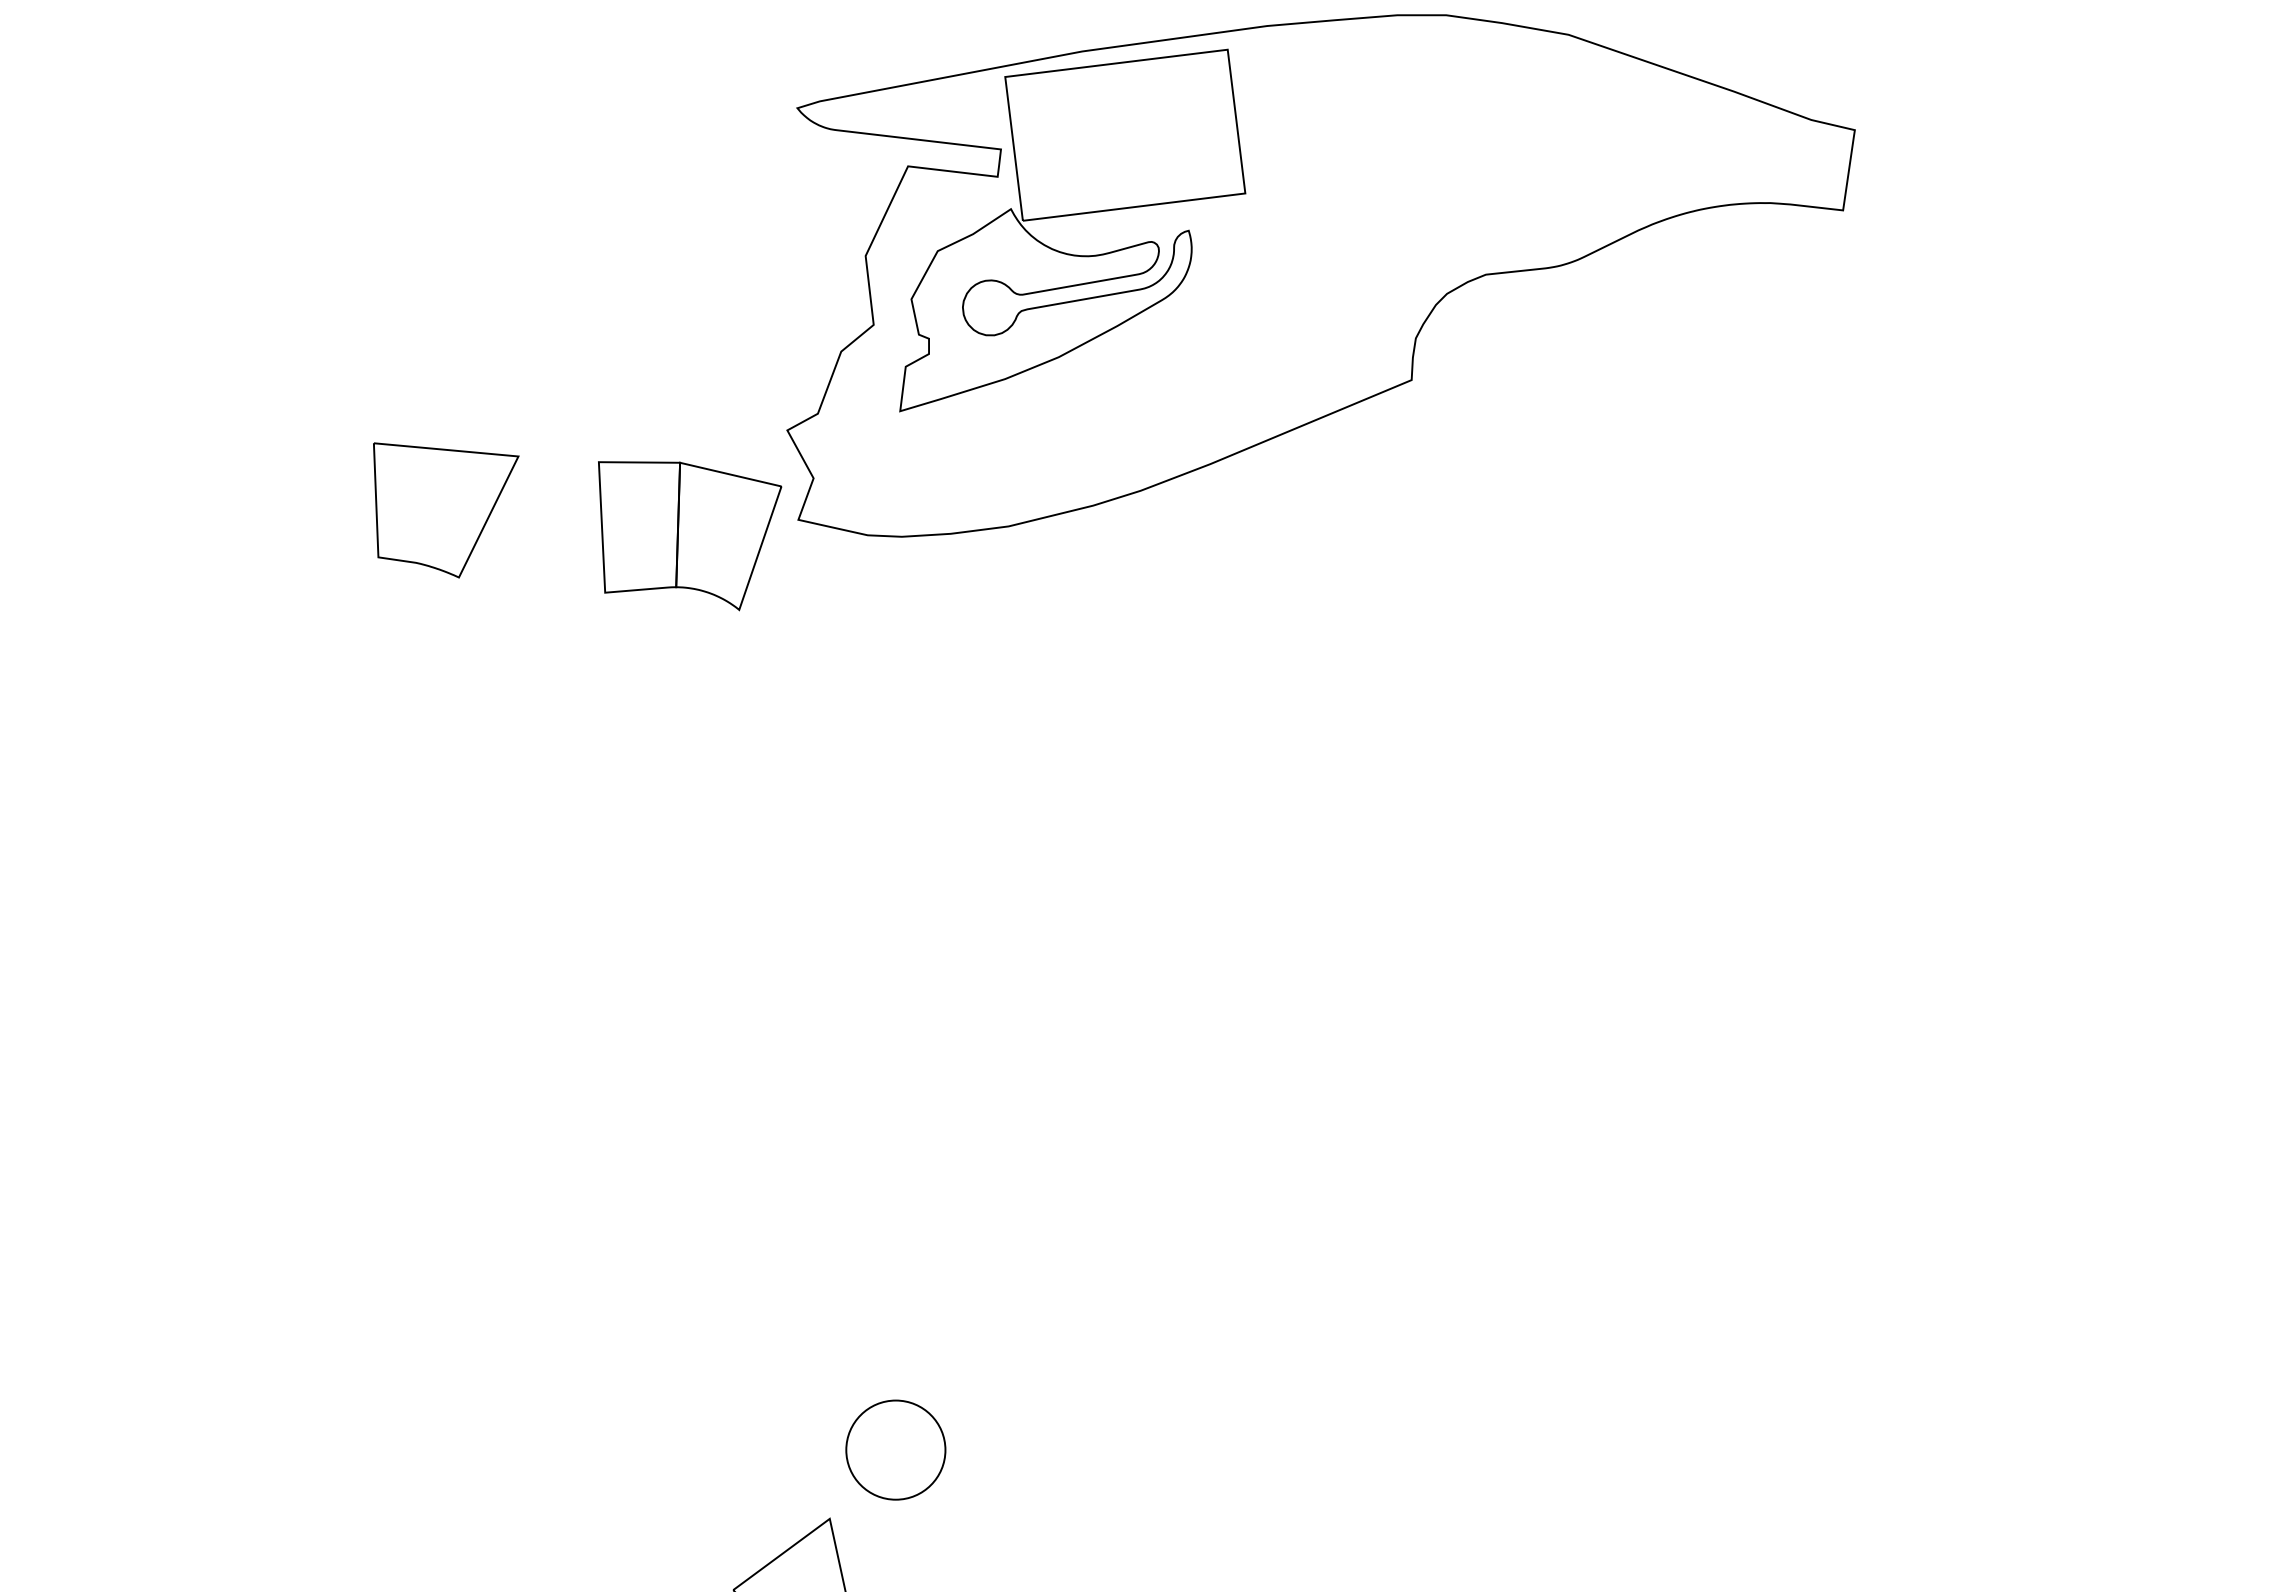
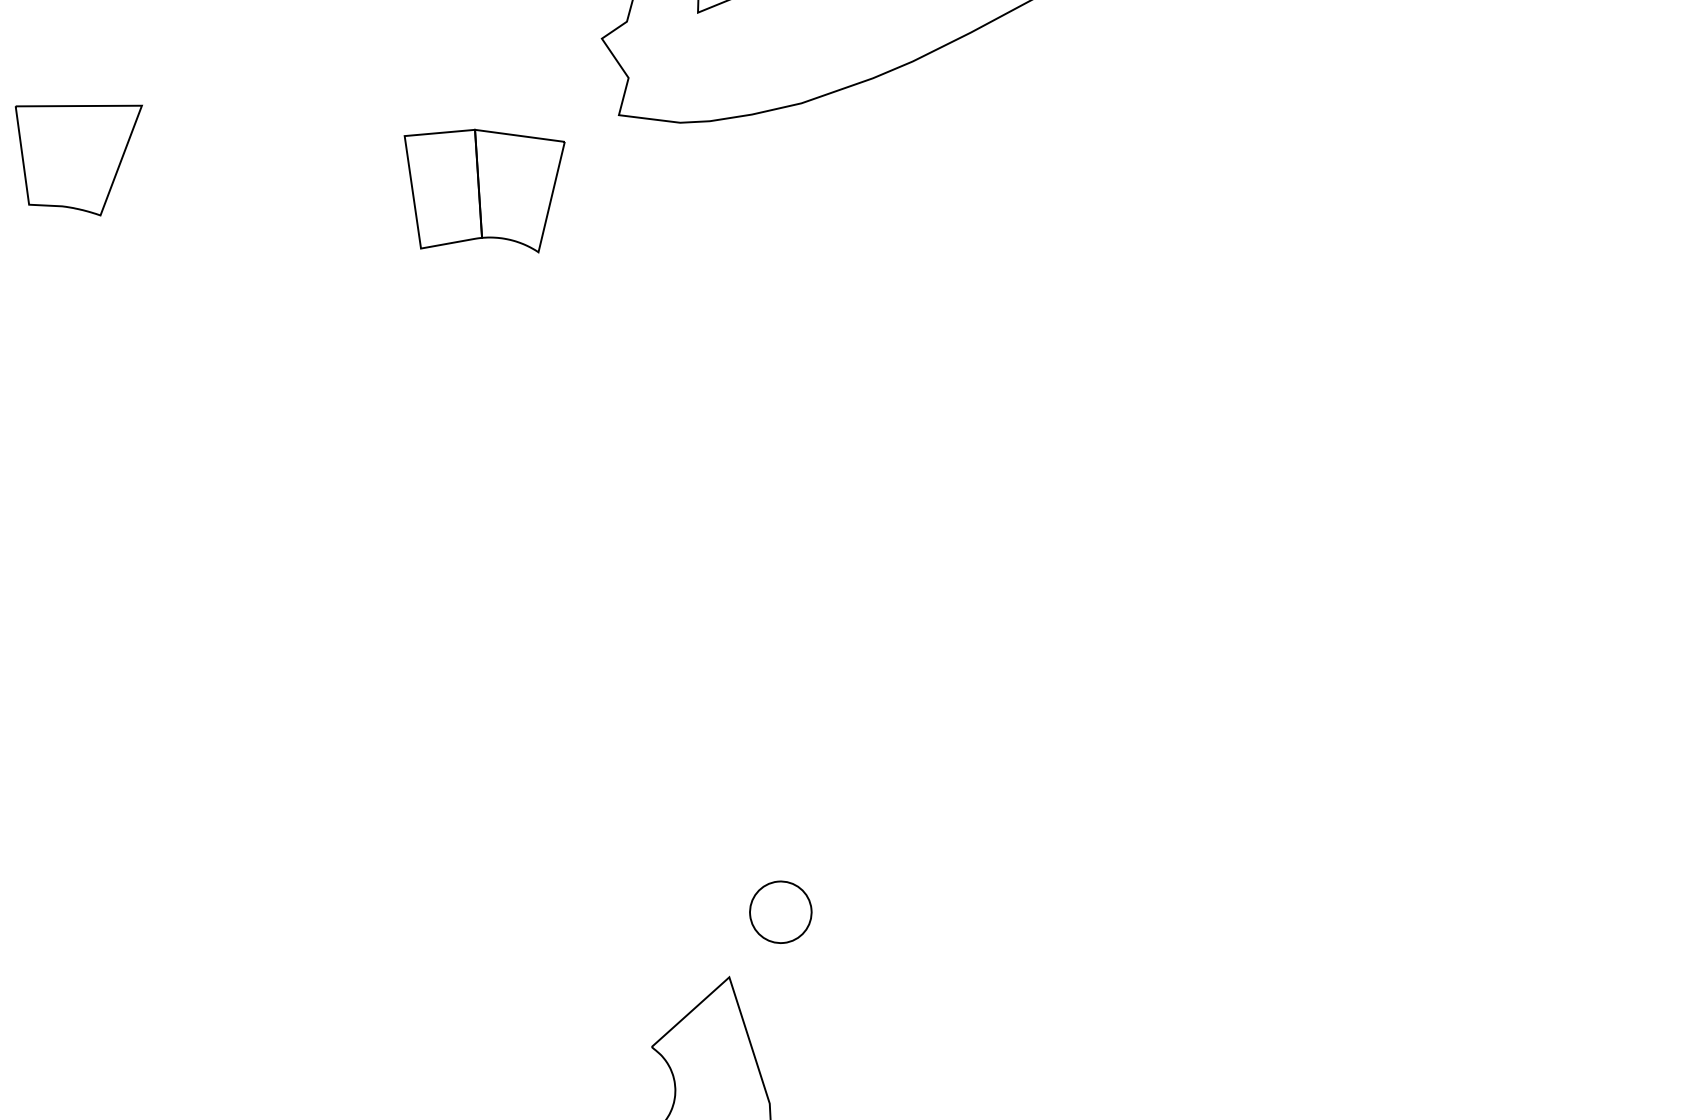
part: (446, 510) -> (84, 158), moved
part: (690, 536) -> (490, 192), moved
circle: (895, 1449) -> (780, 911), size x0.71

